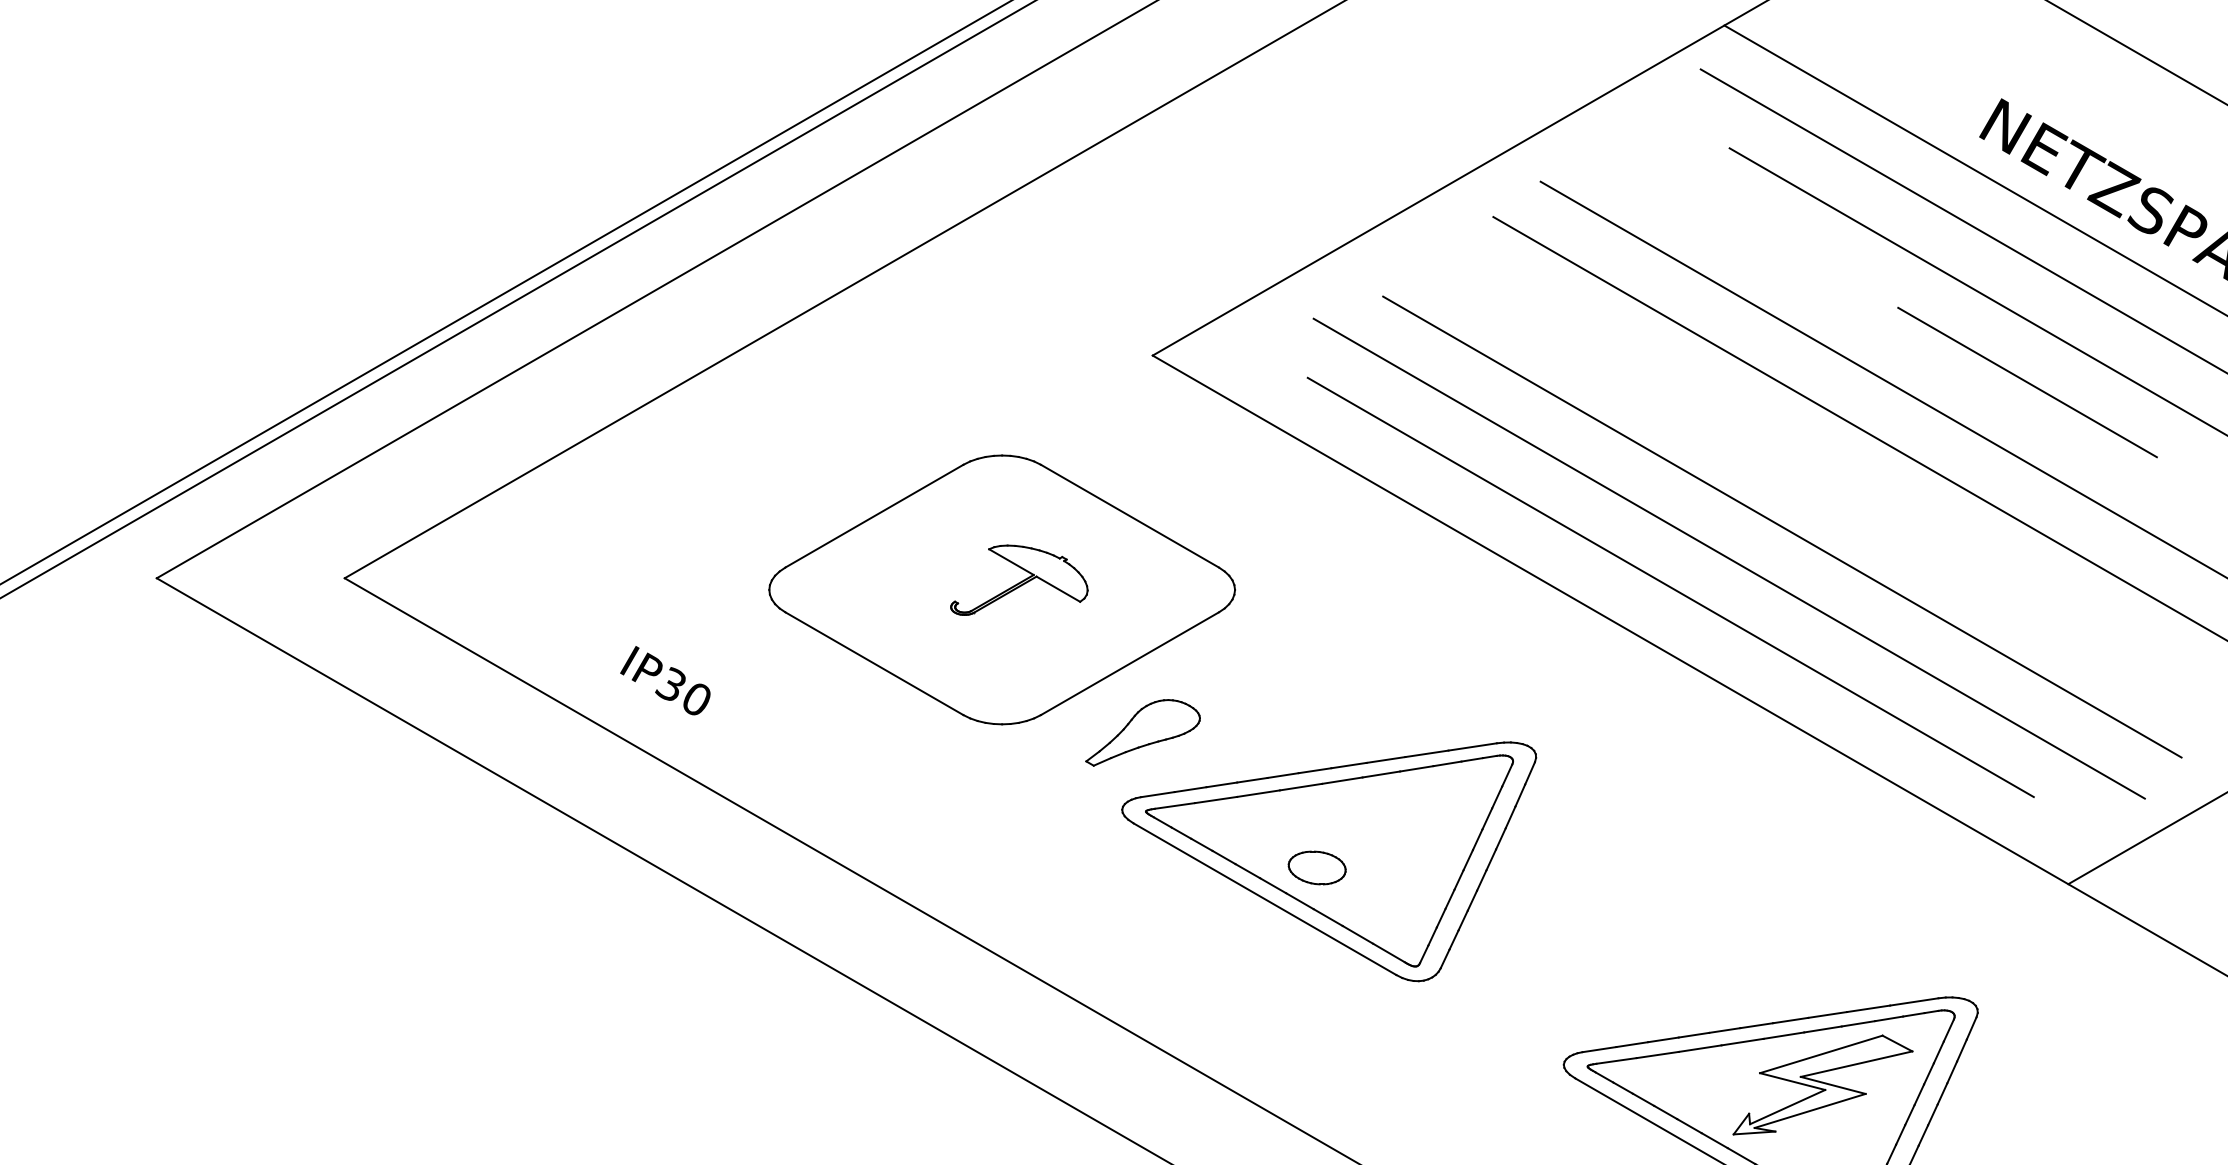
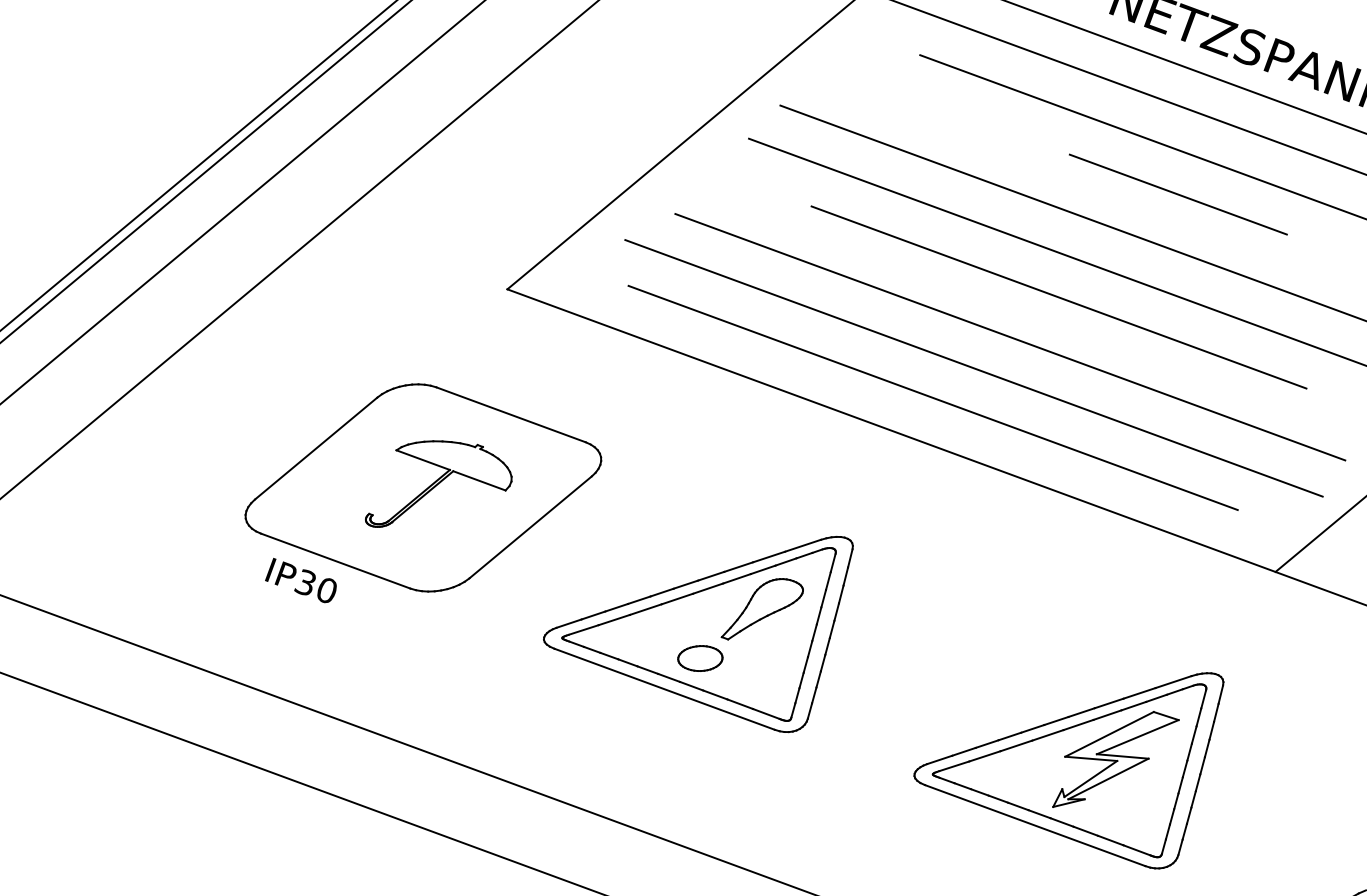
line: (1852, 487) -> (1058, 297), added
part: (1019, 579) -> (435, 477), size x1.43
text: (665, 680) -> (300, 580), moved
part: (1142, 732) -> (760, 607), moved

